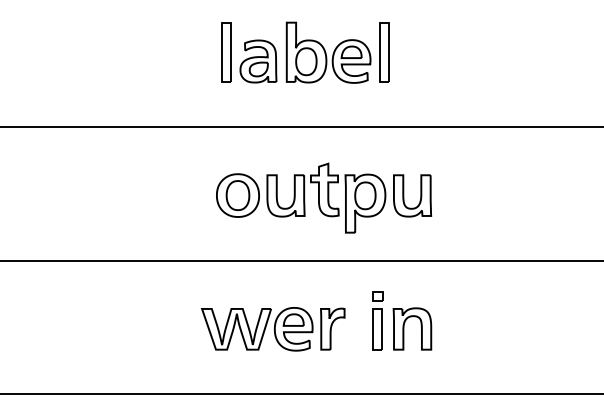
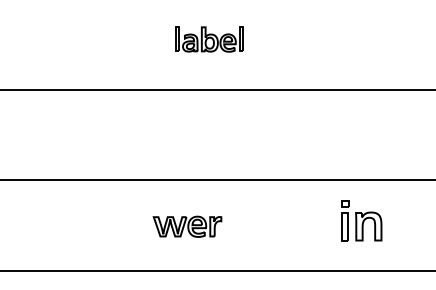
part: (305, 52) -> (209, 39), size x0.6
part: (323, 197) -> (221, 137), removed
part: (401, 320) -> (361, 220), moved
part: (273, 328) -> (187, 226), size x0.7

